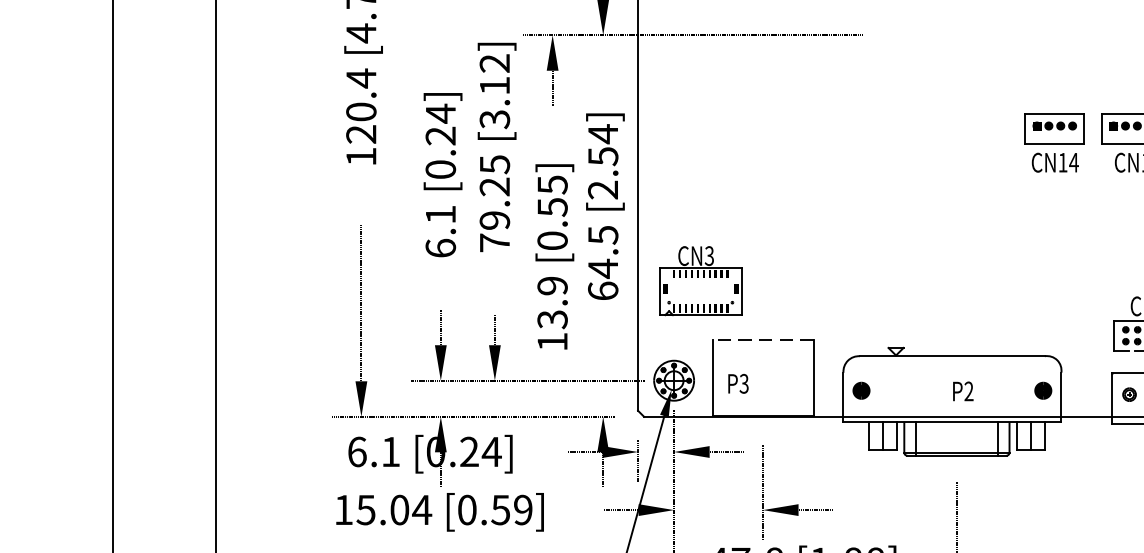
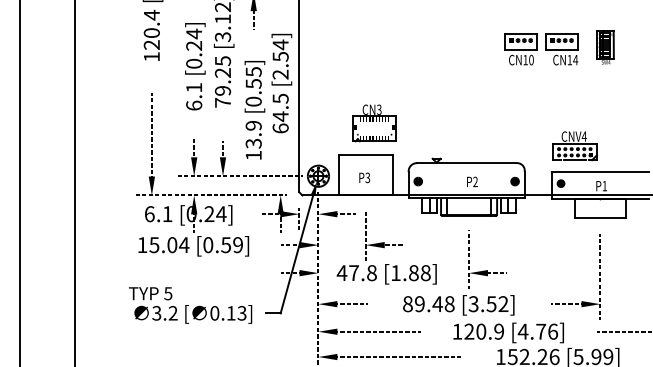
text: (1072, 161) -> (530, 59), CN14 -> CN10
part: (700, 281) -> (374, 123), moved
line: (762, 339) -> (365, 154), dashed -> solid
text: (738, 383) -> (364, 177), moved

